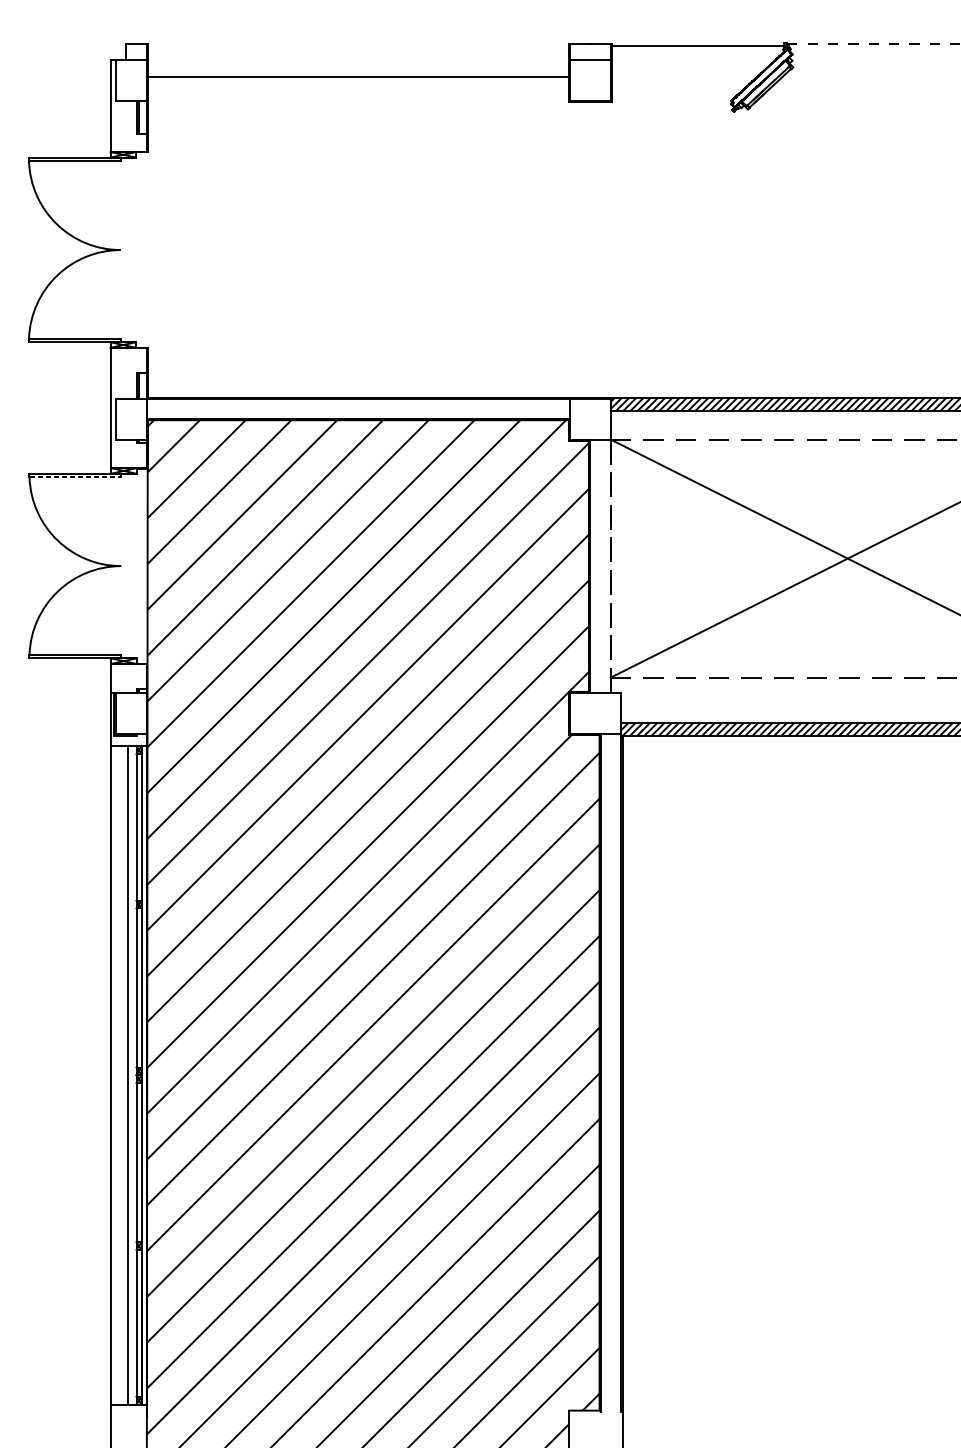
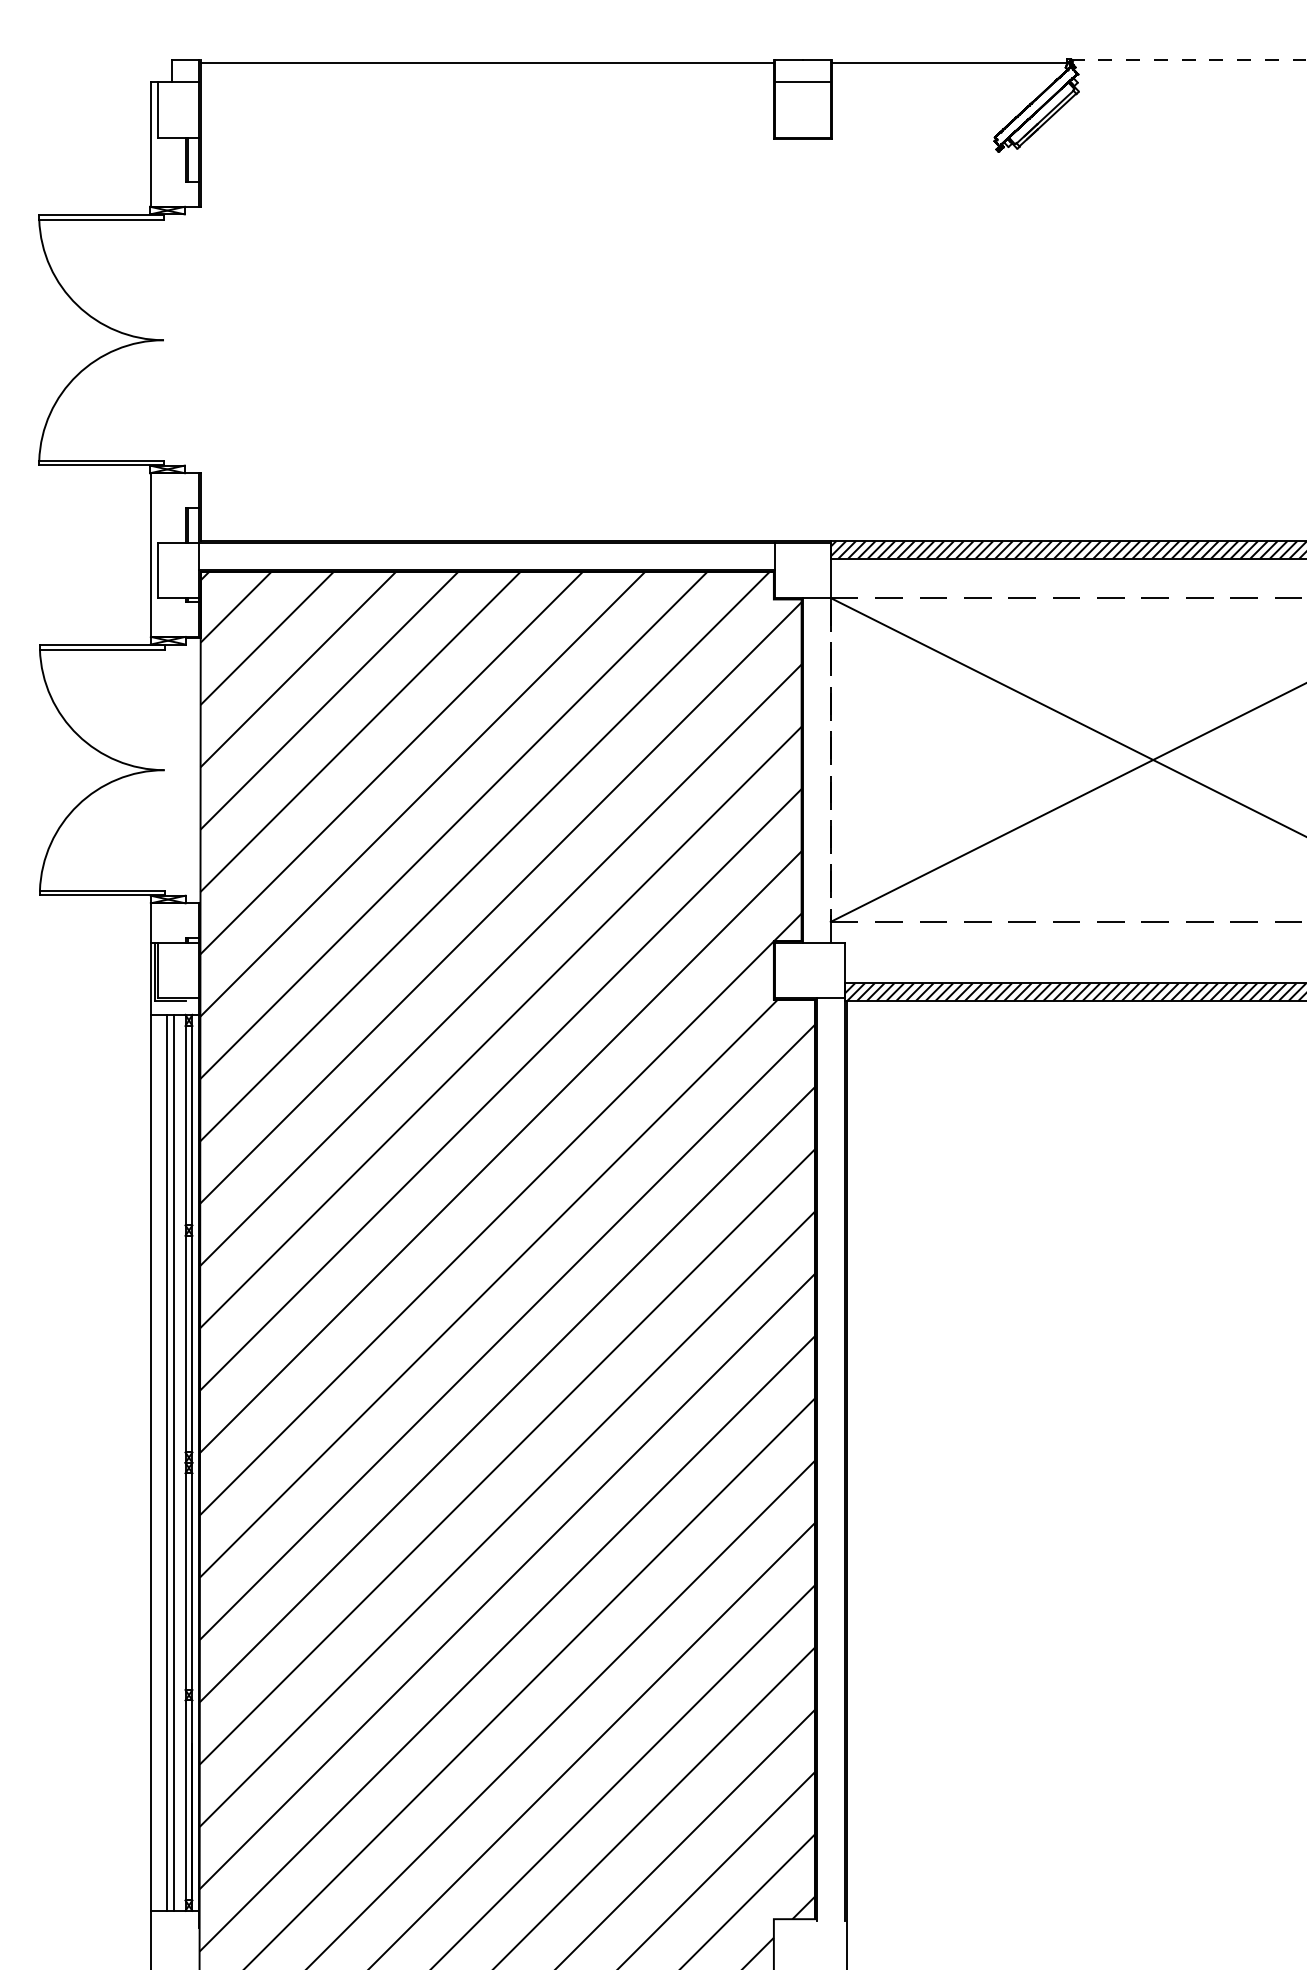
line: (357, 76) -> (486, 62), moved
line: (75, 477) -> (102, 649), dashed -> solid
line: (123, 1074) -> (167, 1462), added

